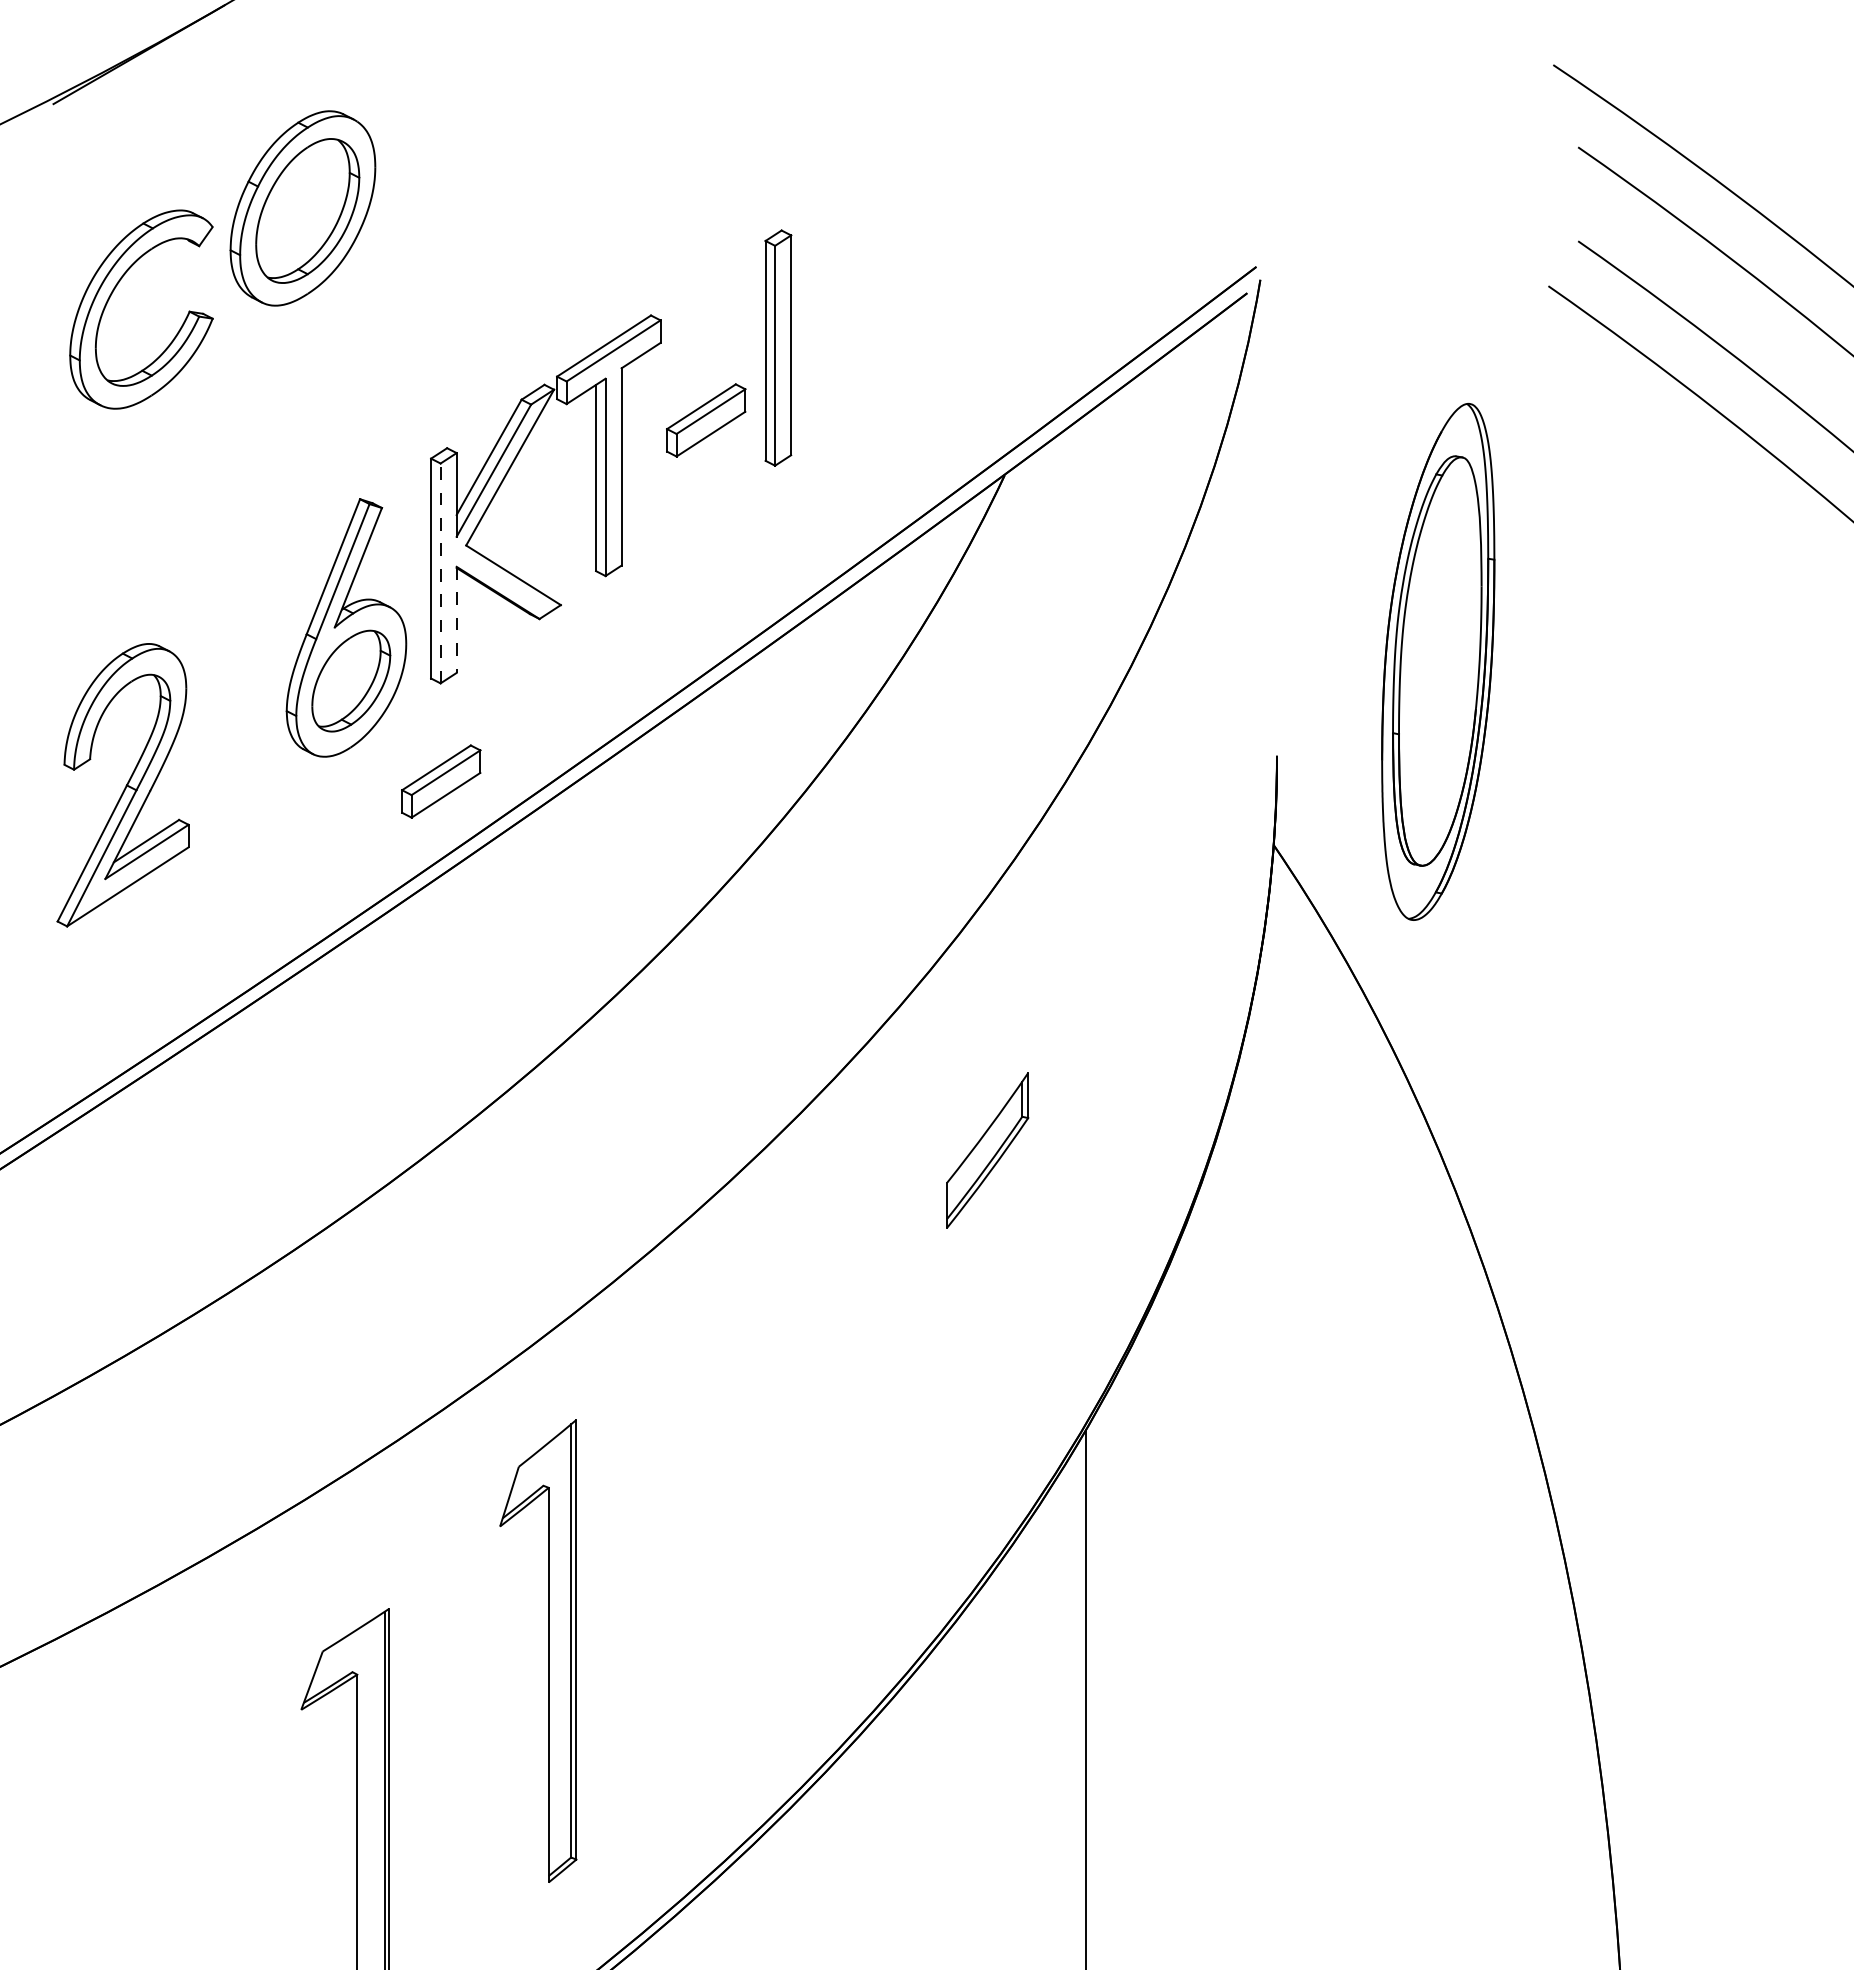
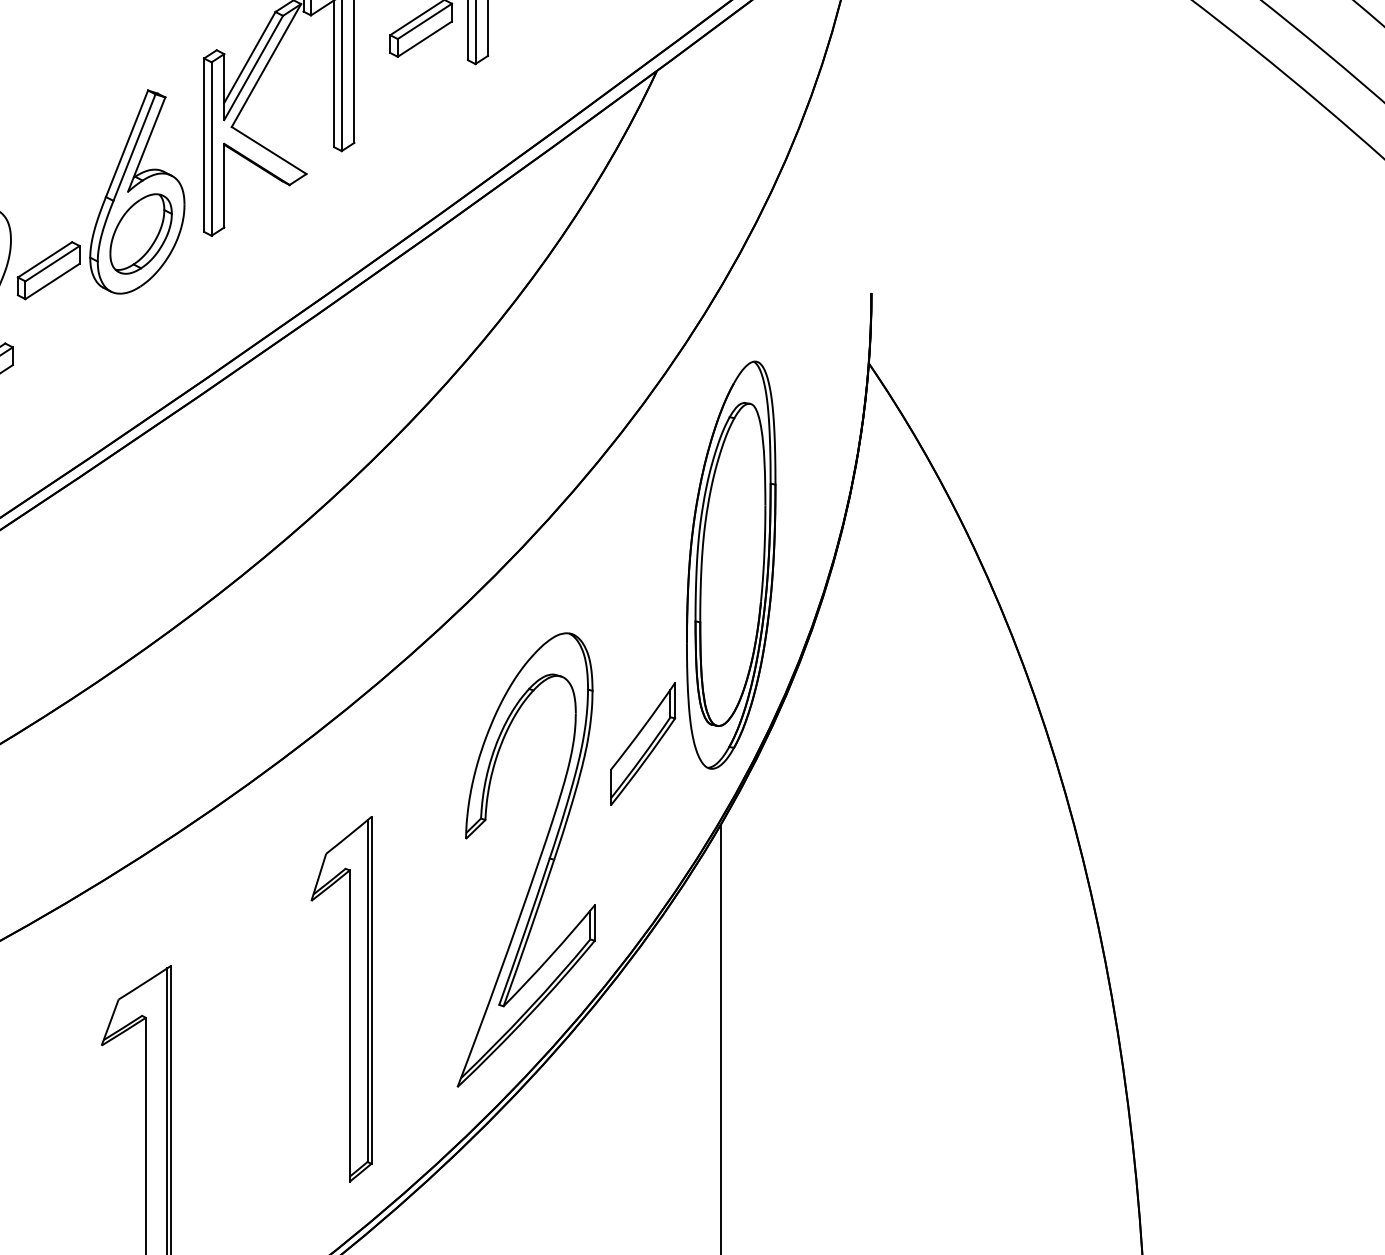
line: (440, 573) -> (211, 149), dashed -> solid
line: (456, 620) -> (224, 186), dashed -> solid
part: (1438, 661) -> (731, 564), moved
part: (441, 781) -> (49, 270), moved
part: (987, 1150) -> (643, 743), moved
part: (853, 1478) -> (537, 863), added
part: (548, 1650) -> (349, 998), moved

